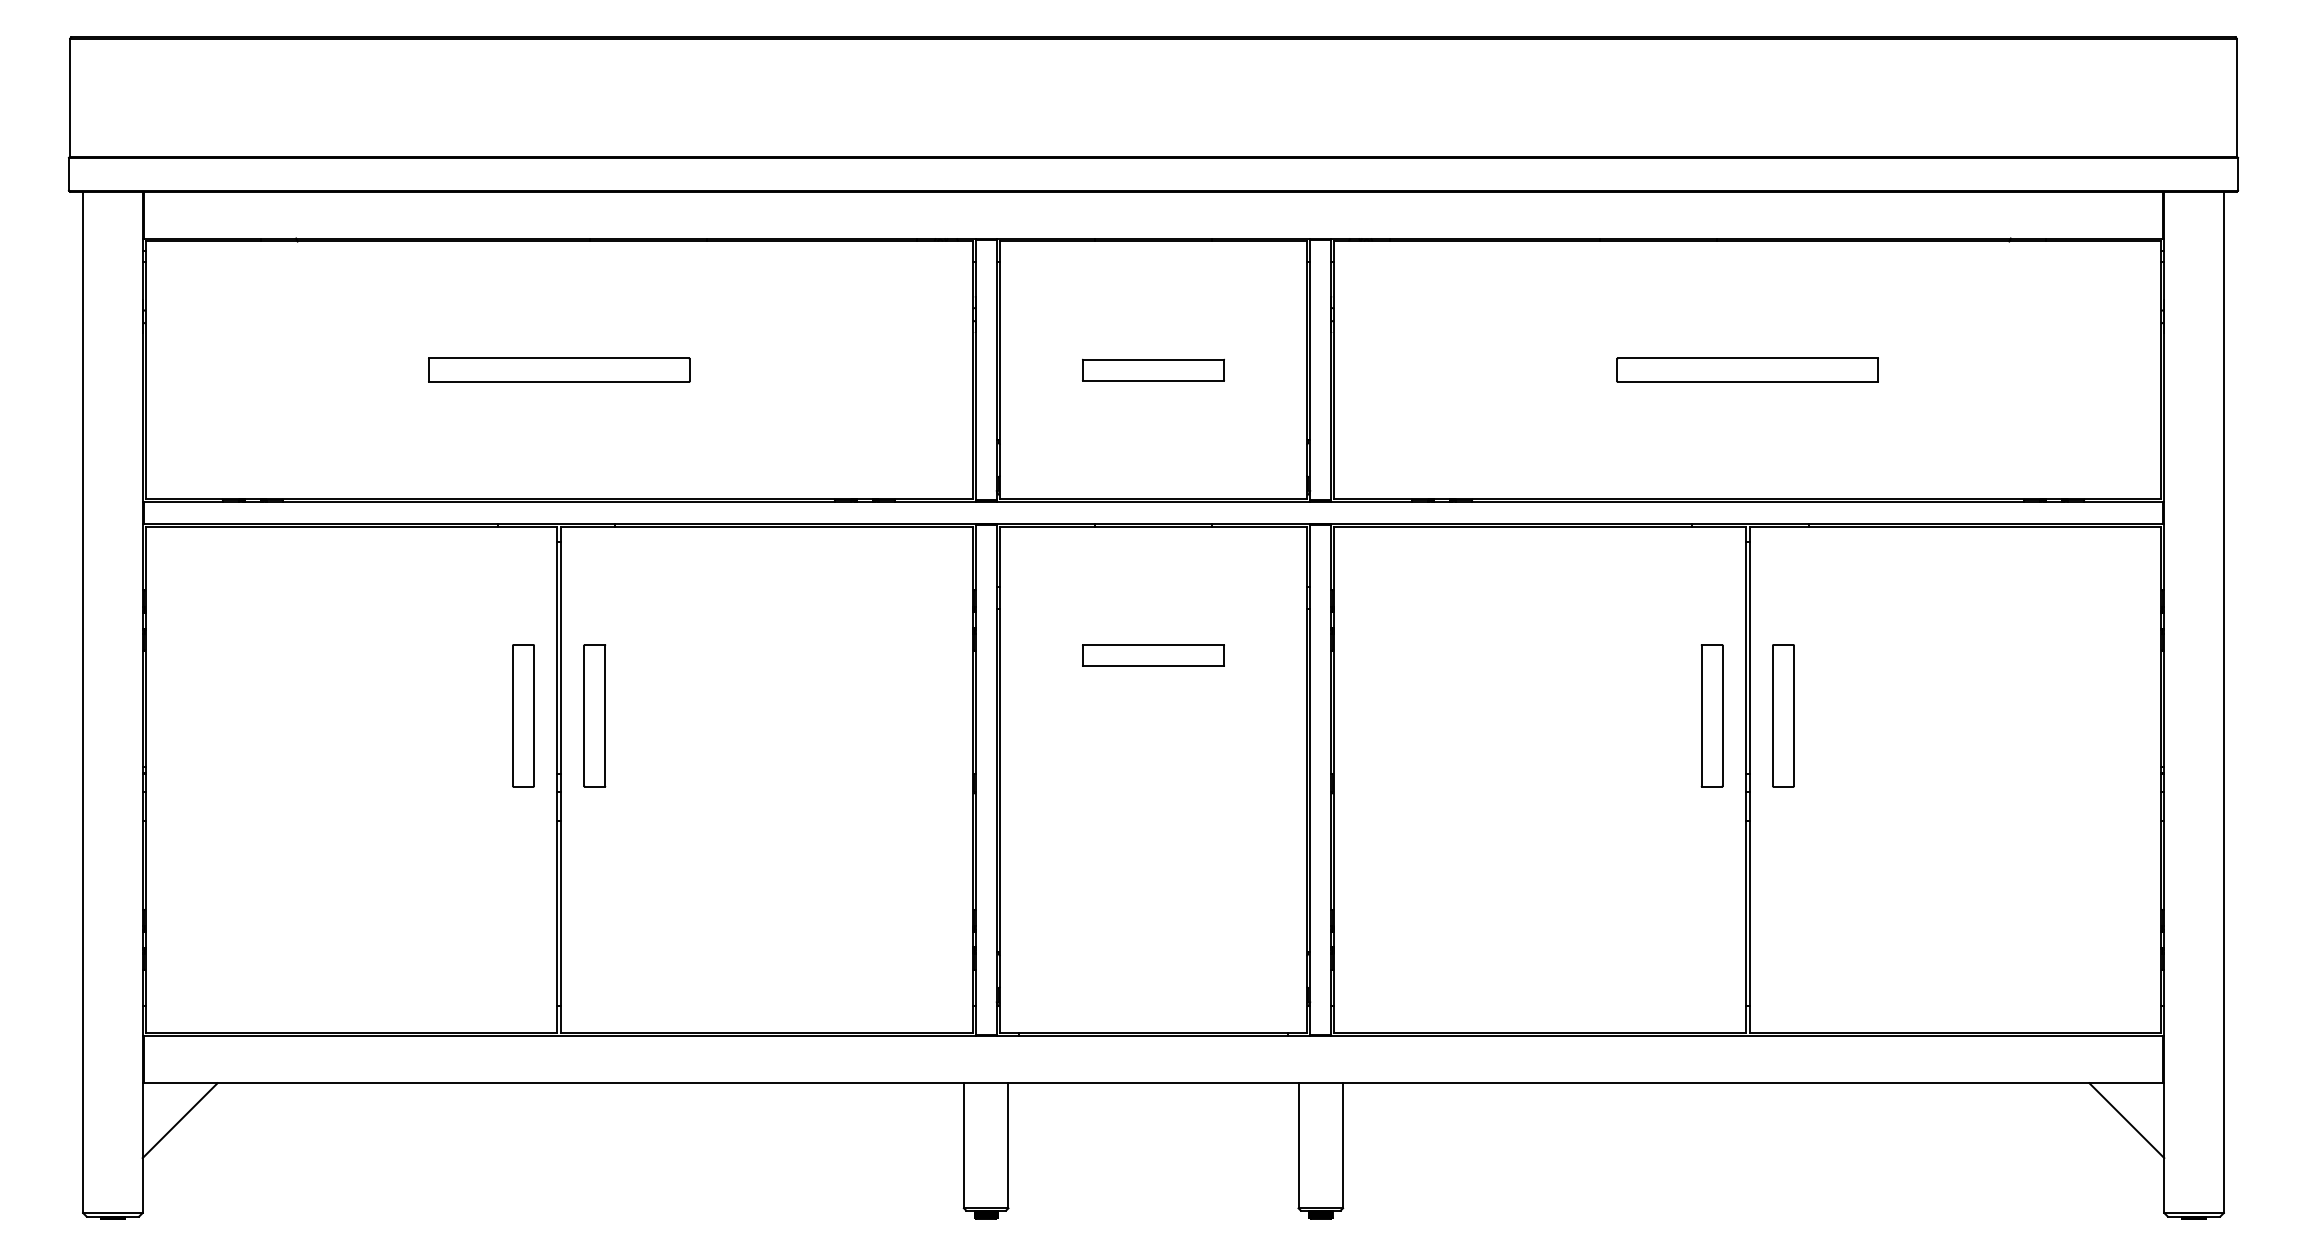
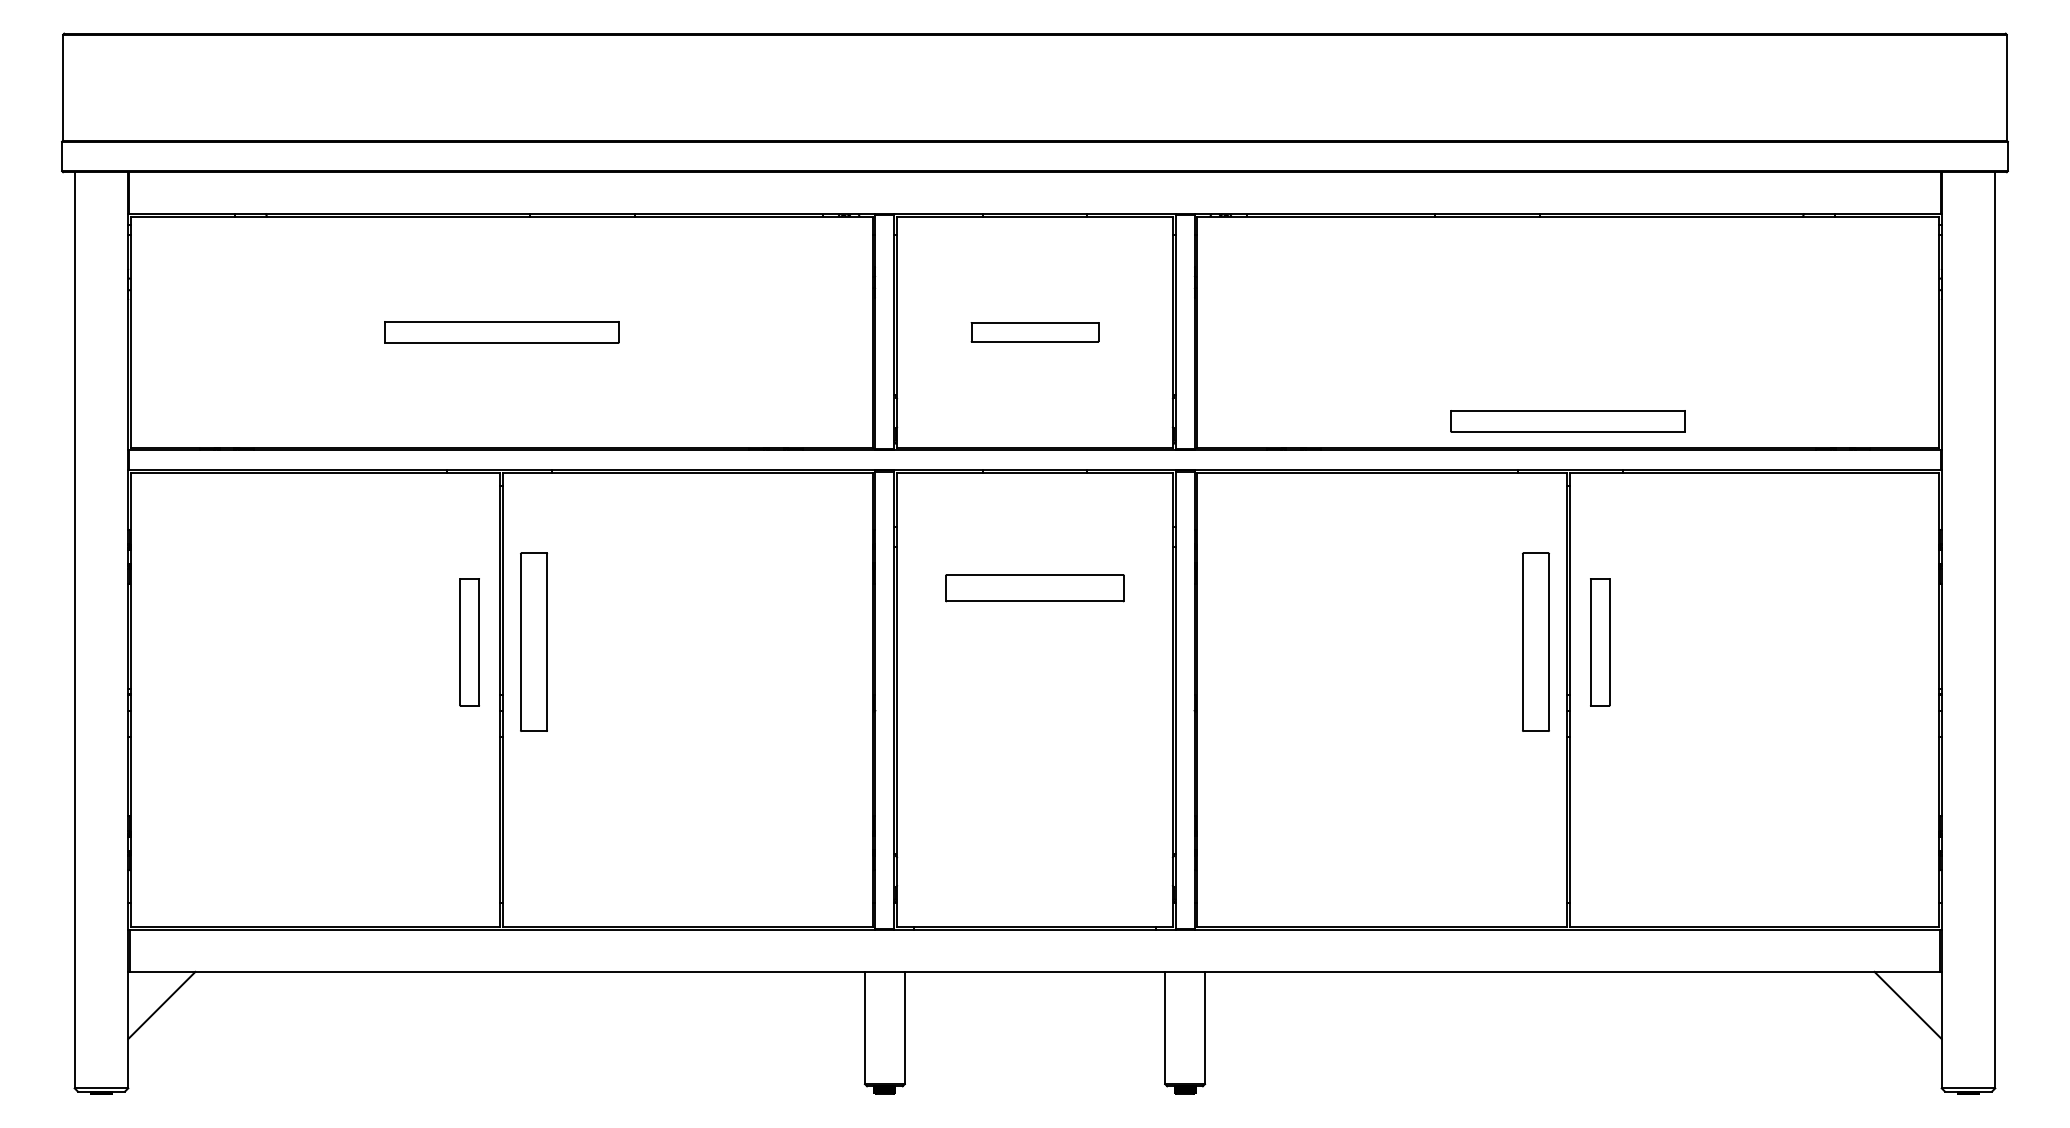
part: (1747, 370) -> (1567, 421), moved
part: (1152, 655) -> (1034, 588), size x1.4
part: (594, 716) -> (533, 642), size x1.4
part: (1712, 716) -> (1536, 642), size x1.4

